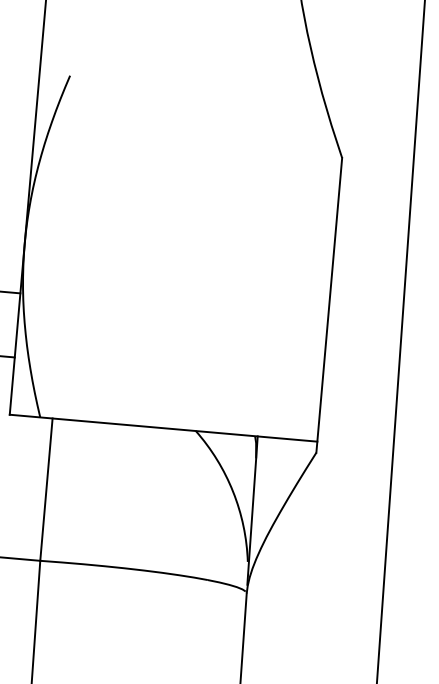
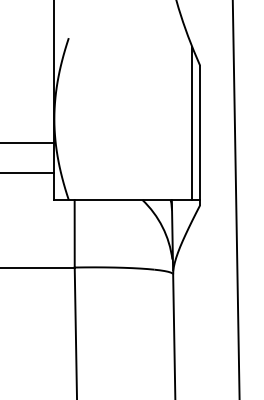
line: (315, 278) -> (192, 123), added

